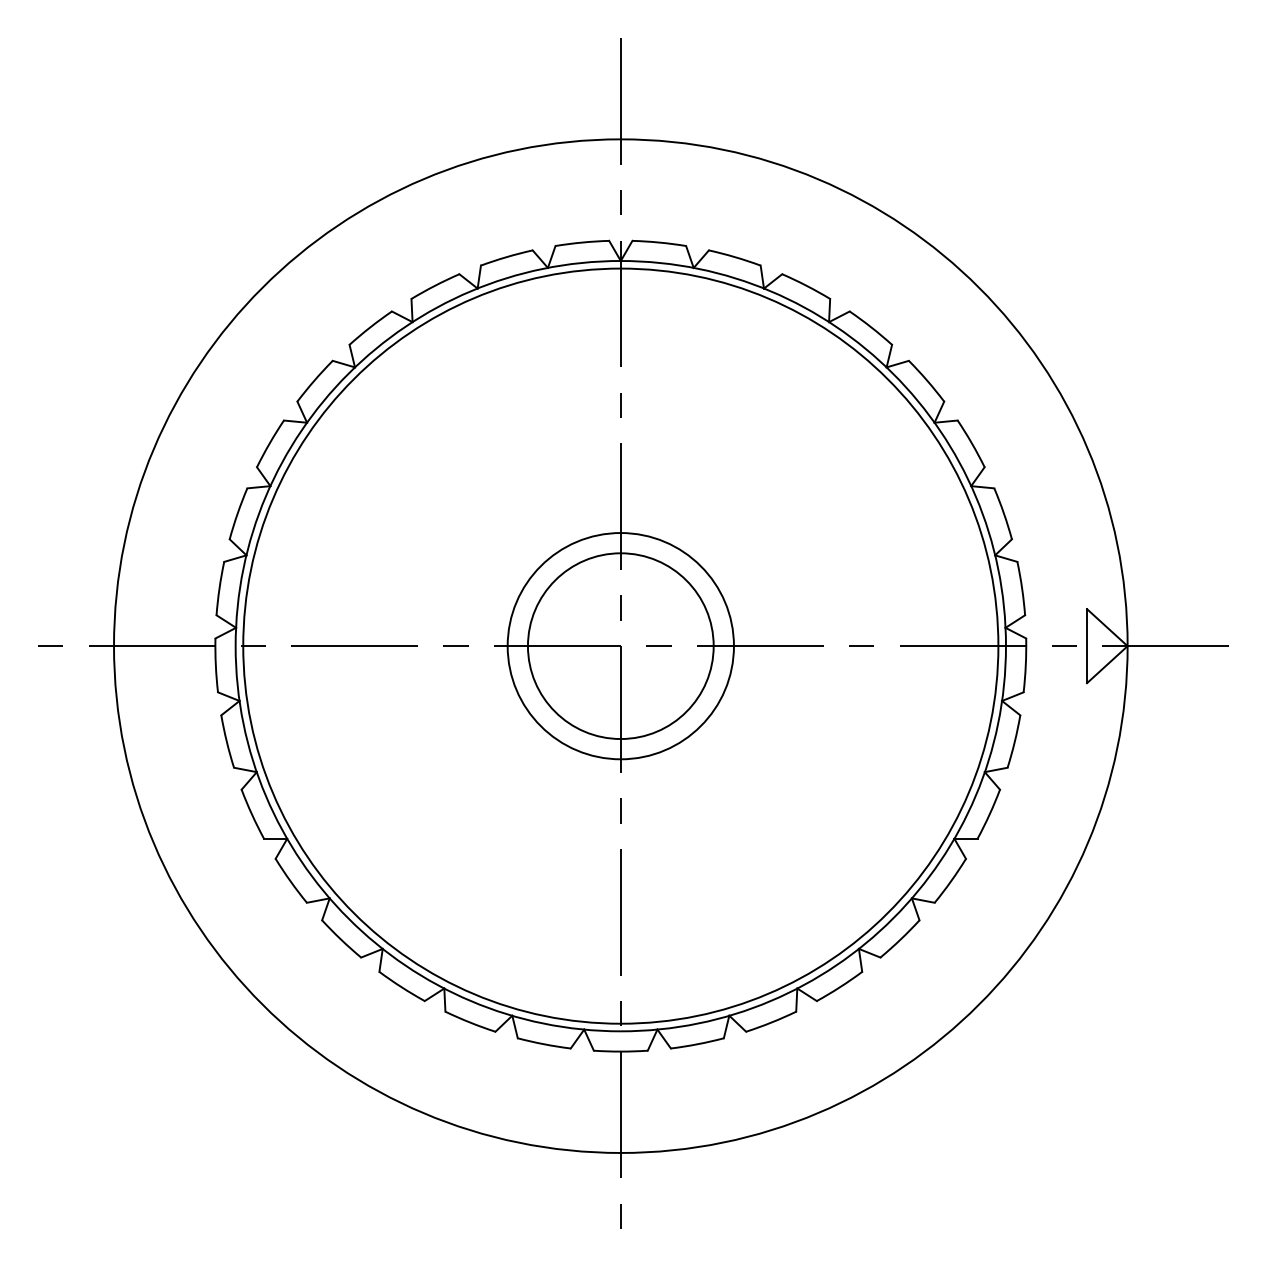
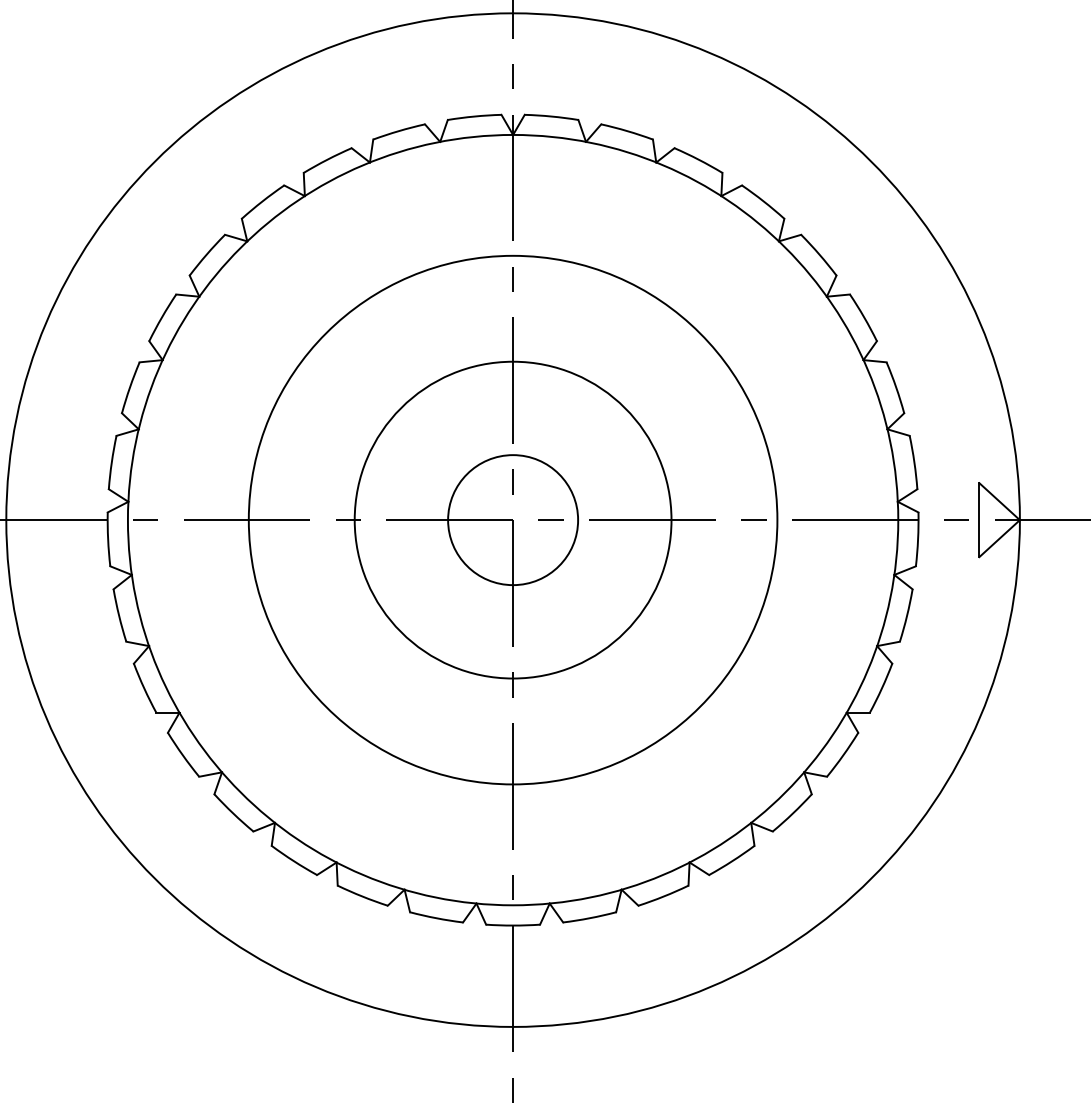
circle: (620, 645) -> (512, 519), size x0.7
circle: (620, 646) -> (512, 520), size x0.7
circle: (620, 646) -> (512, 520), size x1.4

